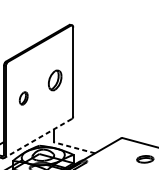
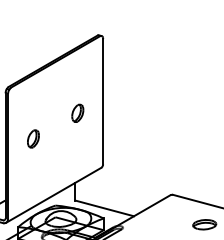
part: (55, 79) -> (77, 112), size x0.62
line: (37, 138) -> (53, 195), dashed -> solid
line: (74, 147) -> (104, 208), dashed -> solid

